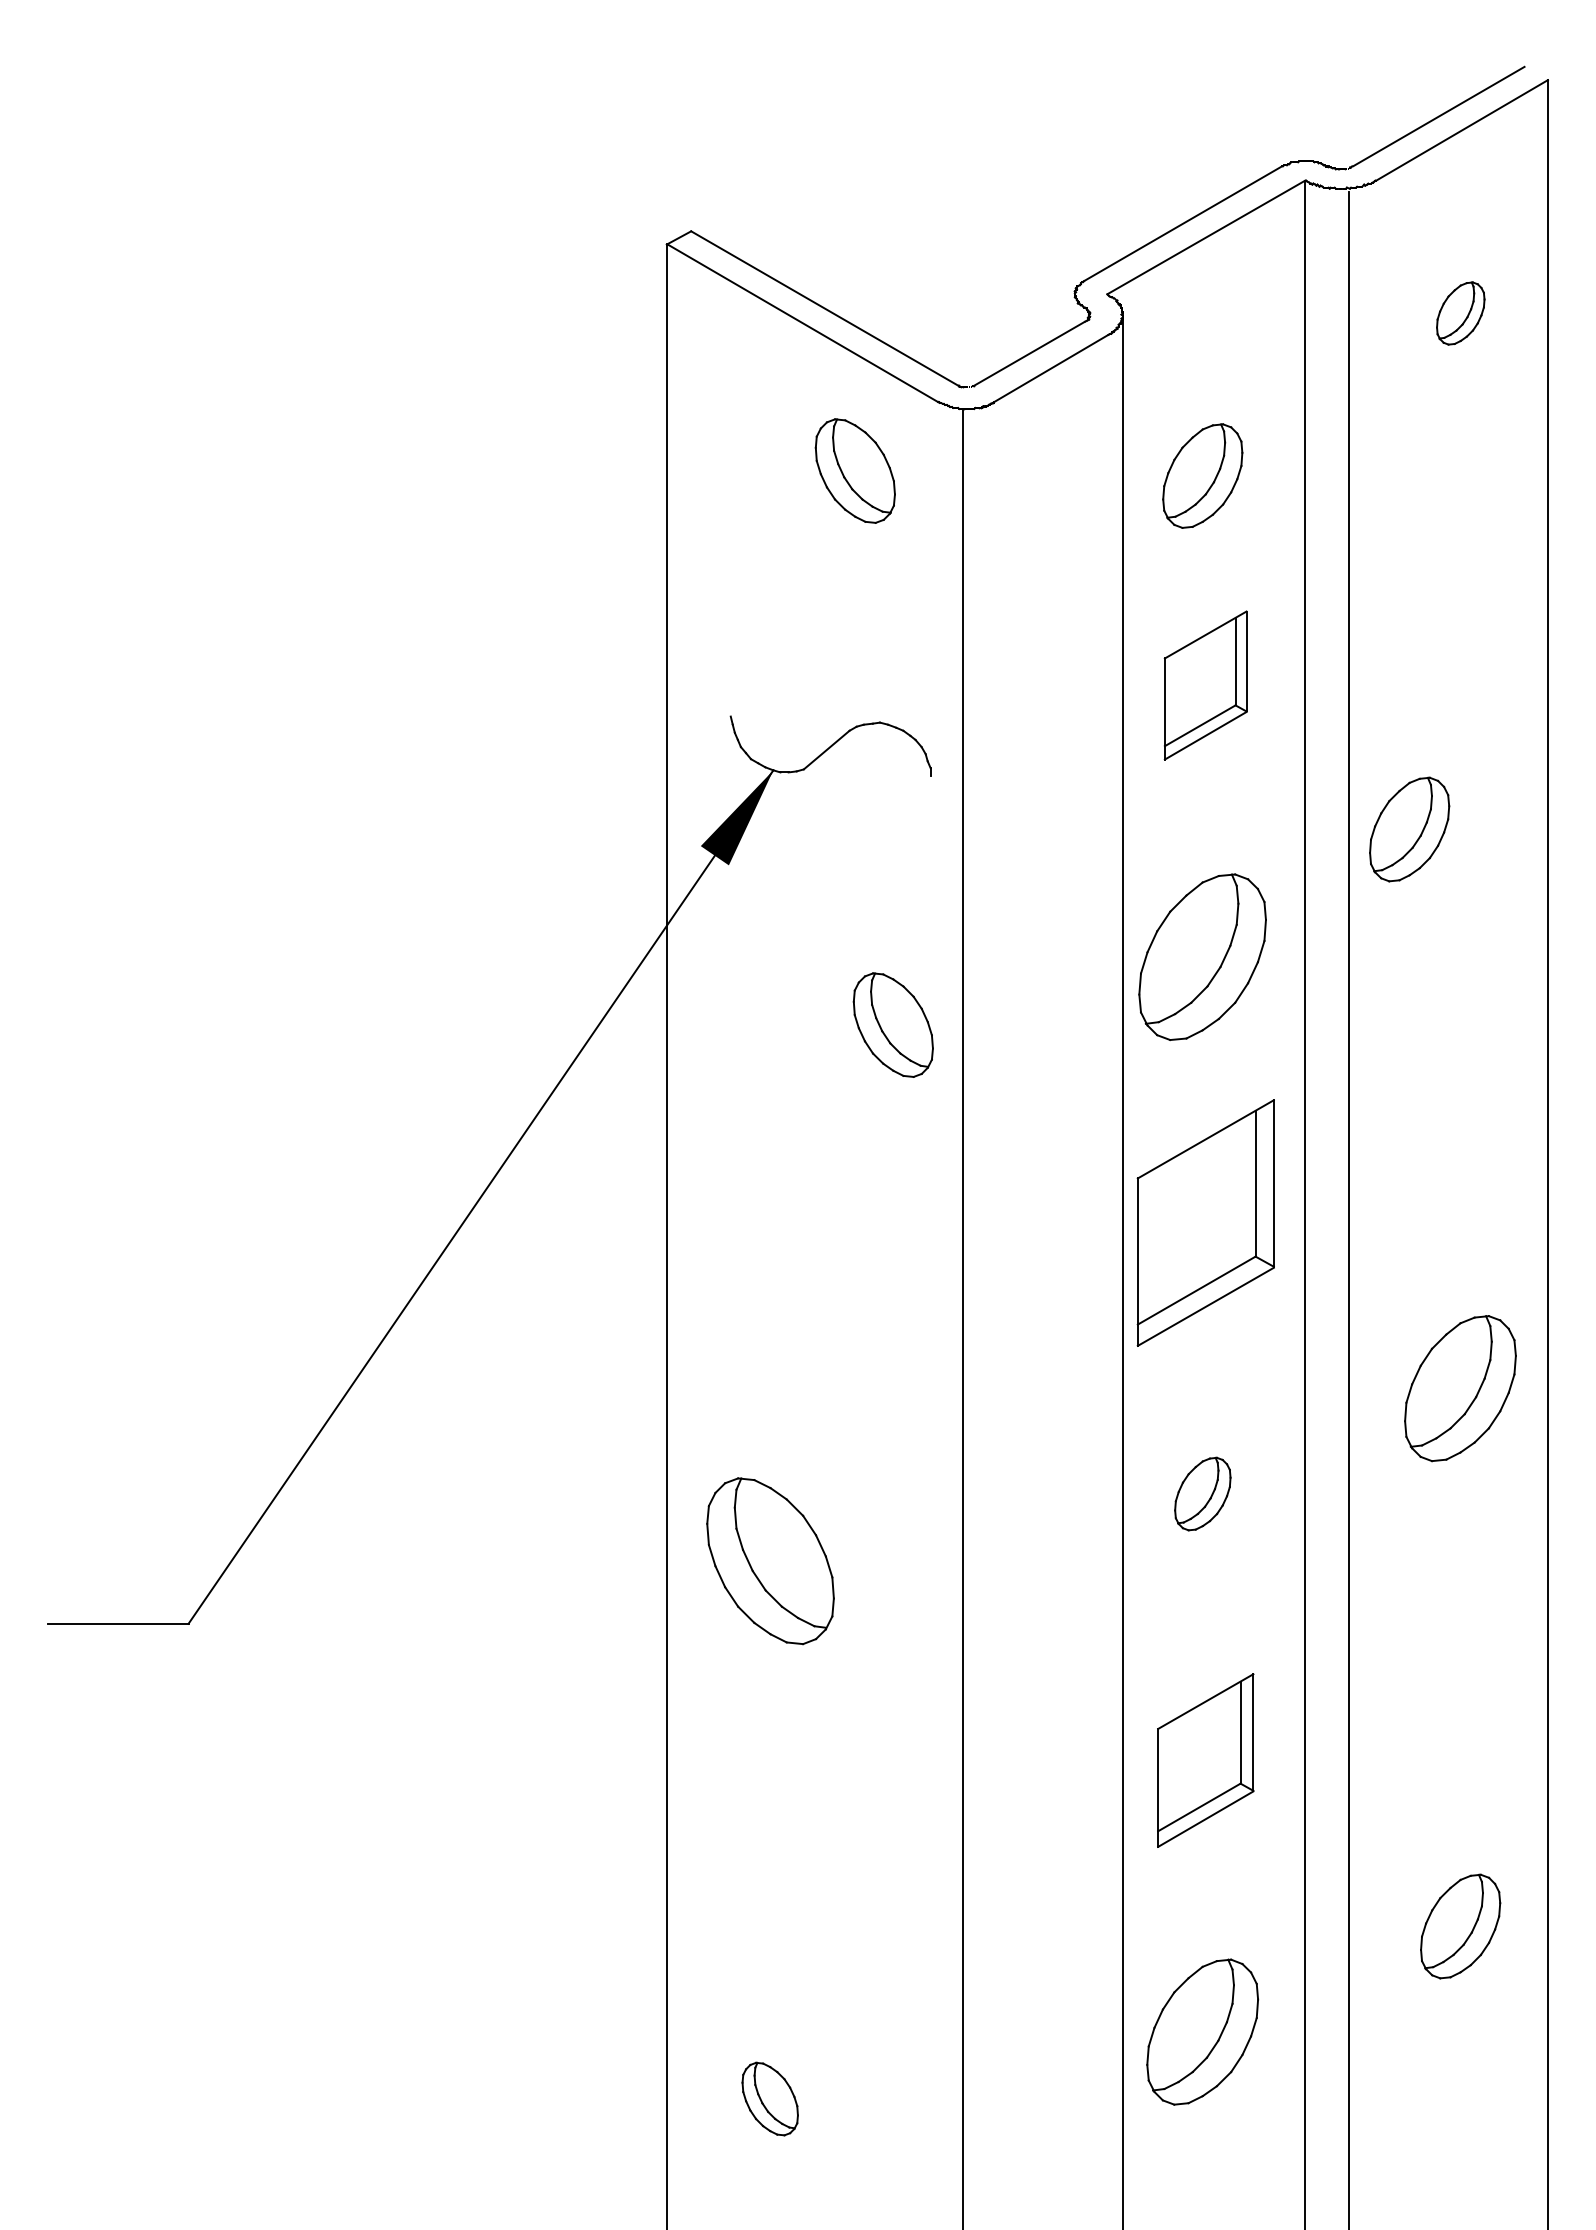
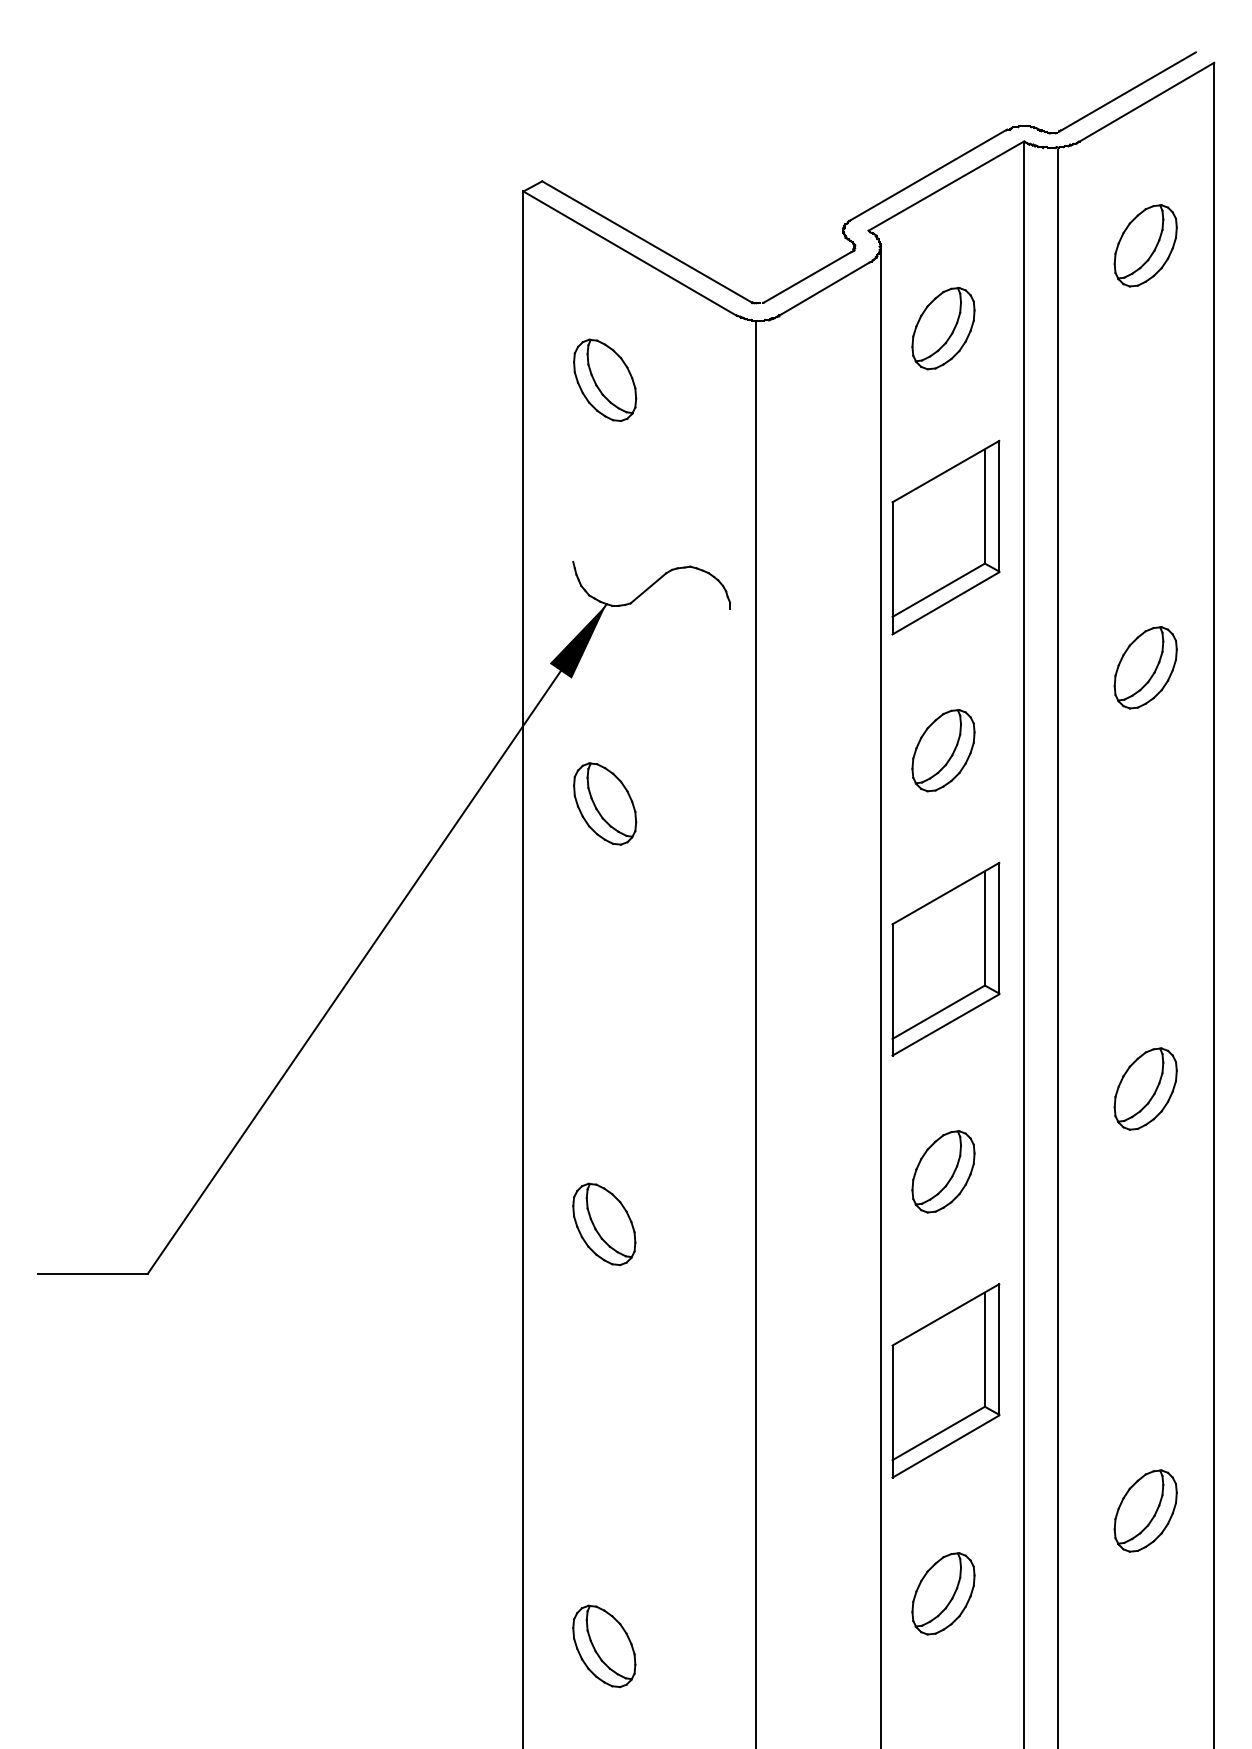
part: (1460, 313) -> (1145, 245), size x1.67
part: (854, 470) -> (604, 379), moved
part: (1202, 475) -> (943, 328), moved
part: (1205, 685) -> (945, 537), size x1.67
part: (1409, 829) -> (1145, 667), moved
part: (1202, 956) -> (943, 750), size x0.62
part: (892, 1024) -> (604, 803), moved
part: (1460, 1388) -> (1145, 1089), size x0.71
part: (1202, 1493) -> (943, 1171), size x1.43
part: (769, 1560) -> (603, 1223), size x0.62
part: (1205, 1760) -> (945, 1380), size x1.43
part: (1202, 2031) -> (943, 1593), size x0.71
part: (769, 2098) -> (603, 1645), size x1.43

